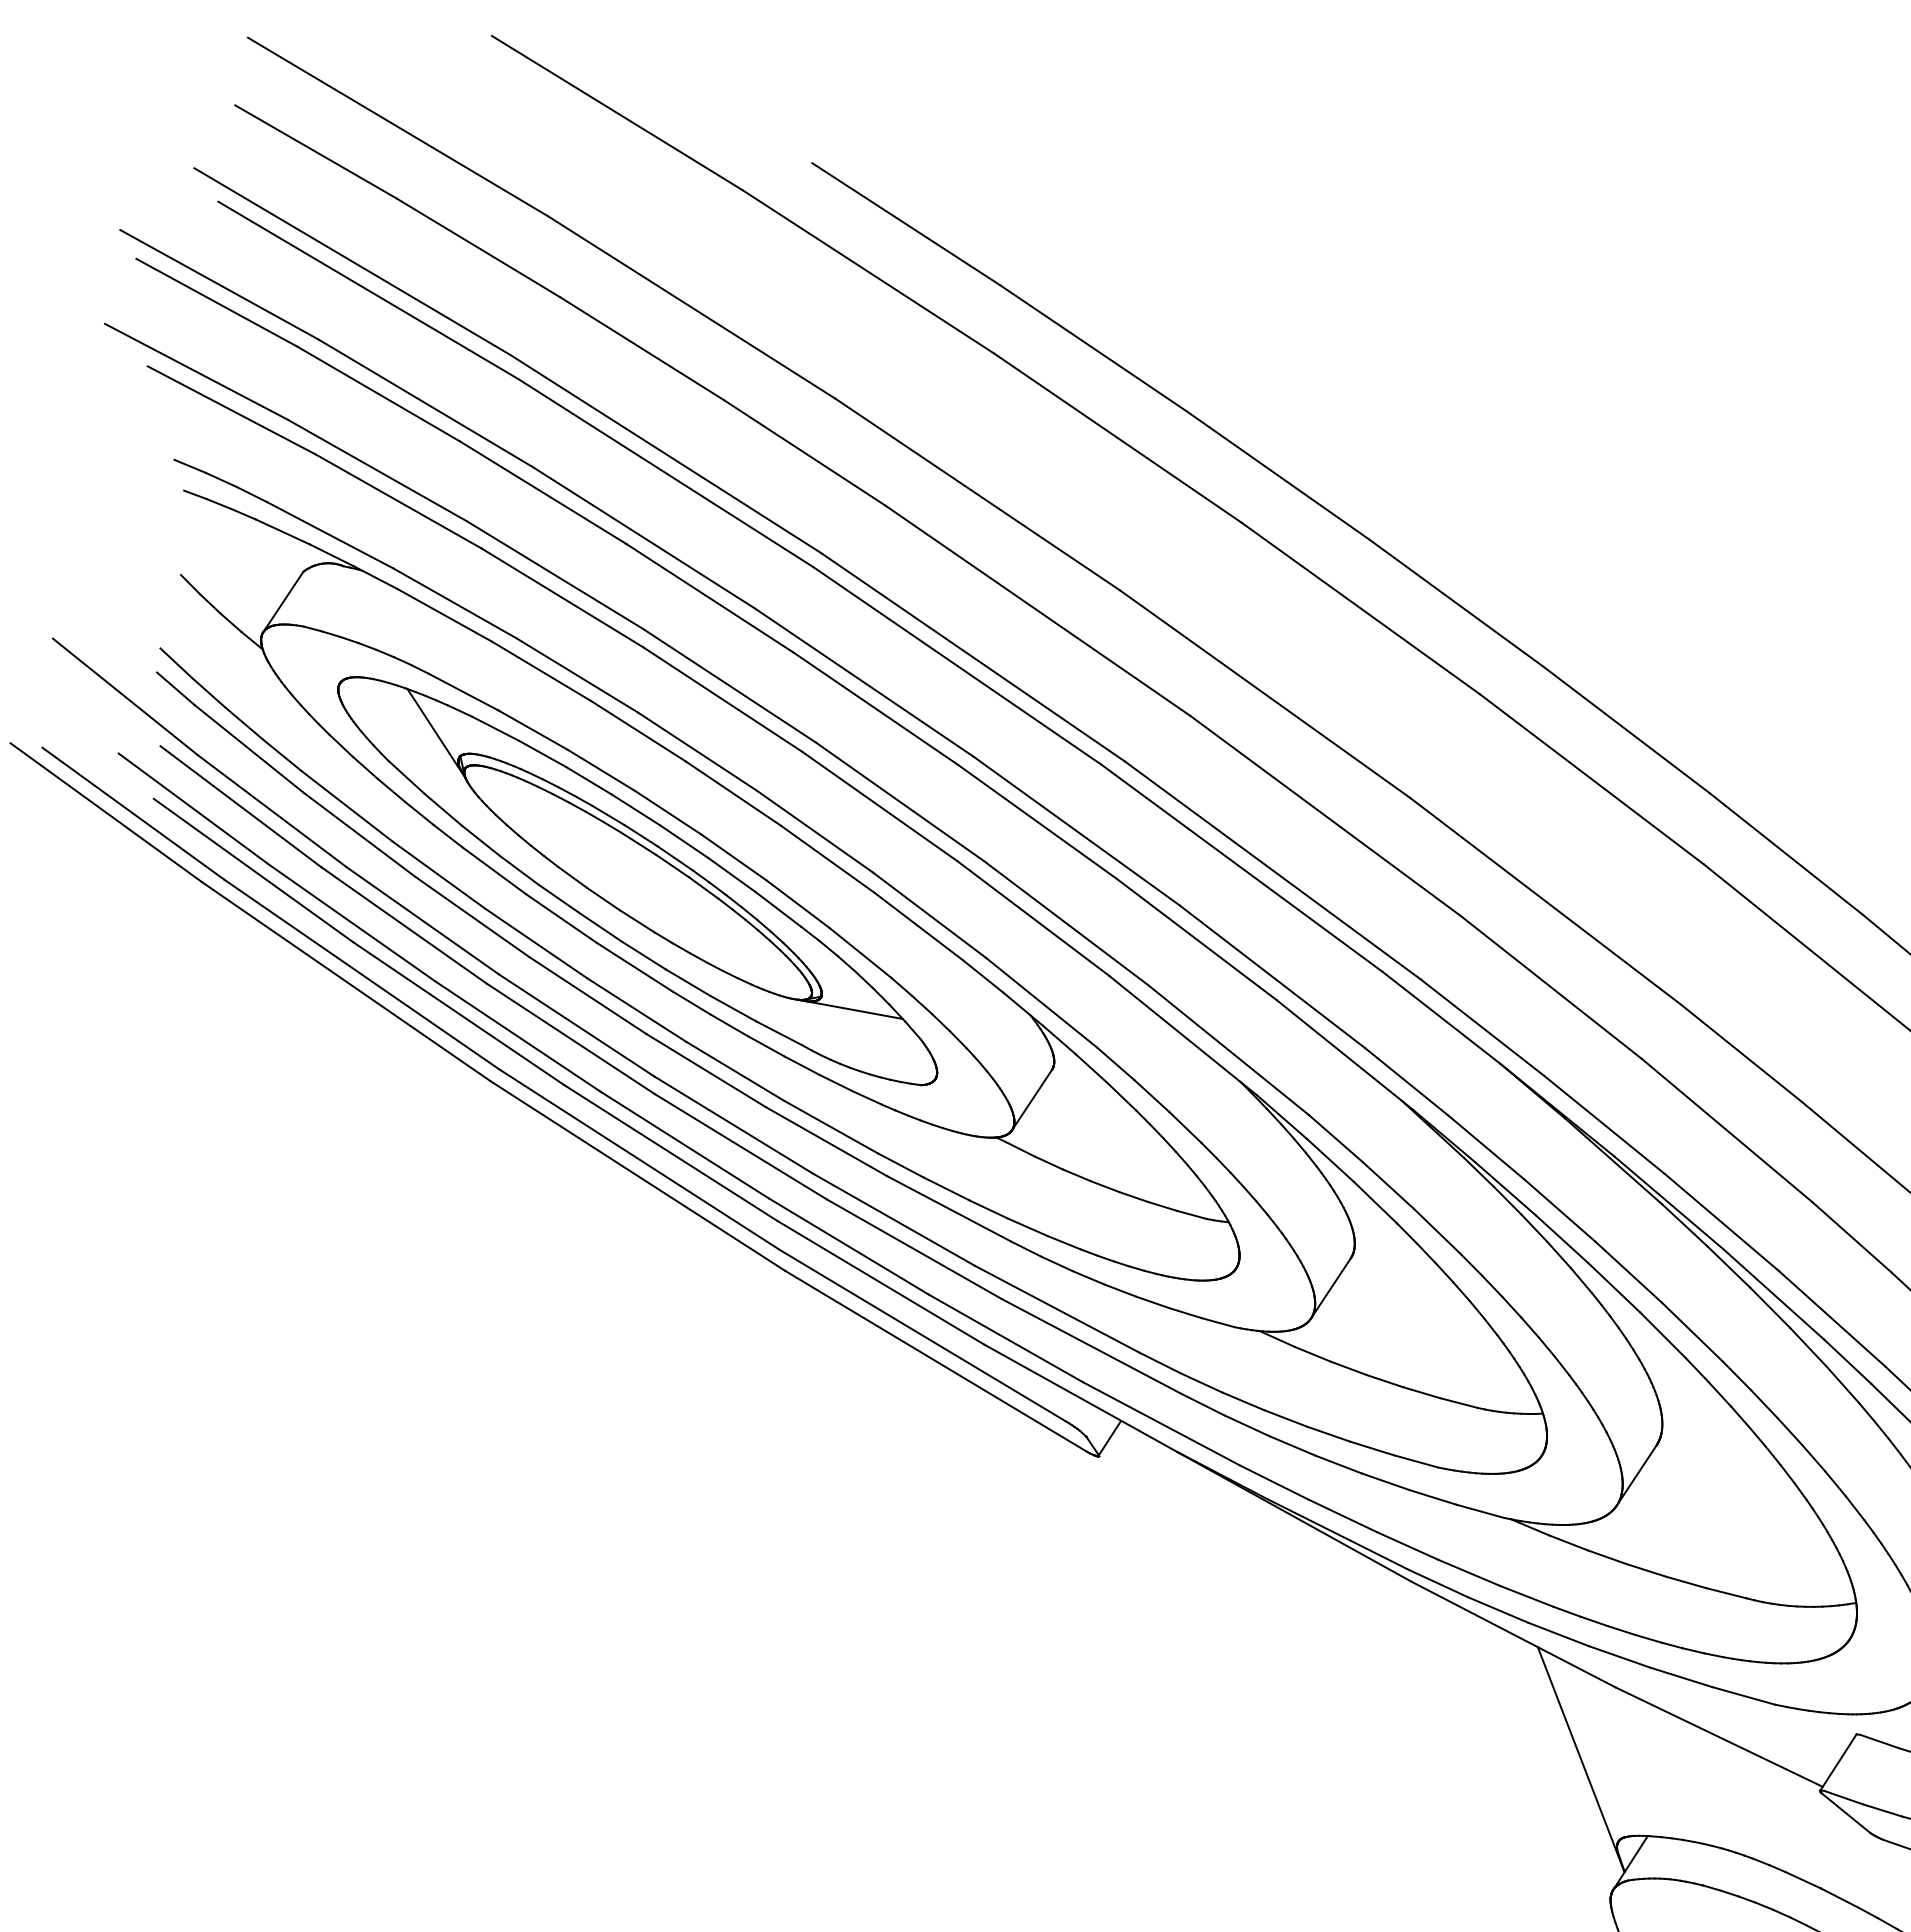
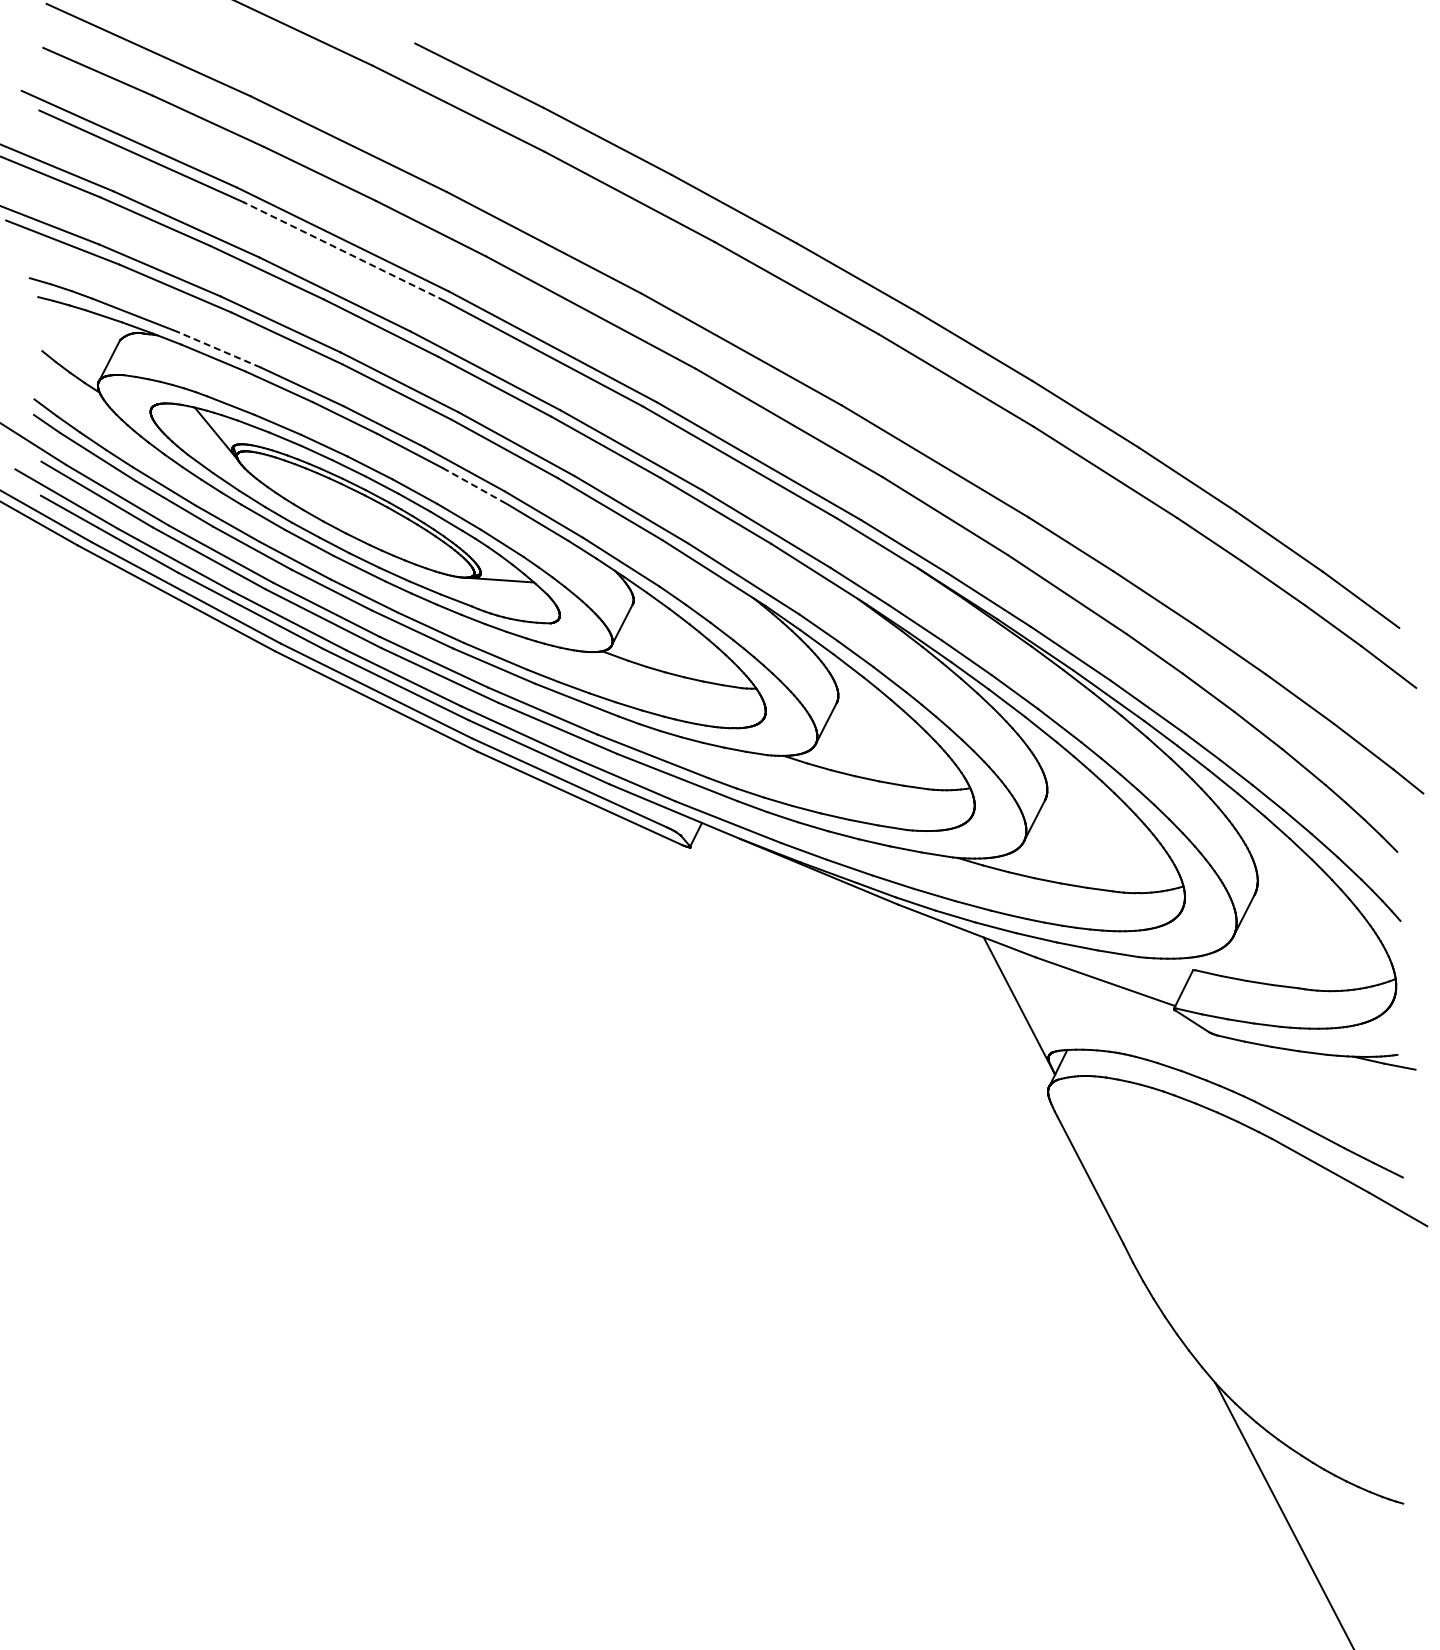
line: (666, 473) -> (344, 251), solid -> dashed
line: (454, 603) -> (218, 349), solid -> dashed
line: (827, 859) -> (474, 486), solid -> dashed

